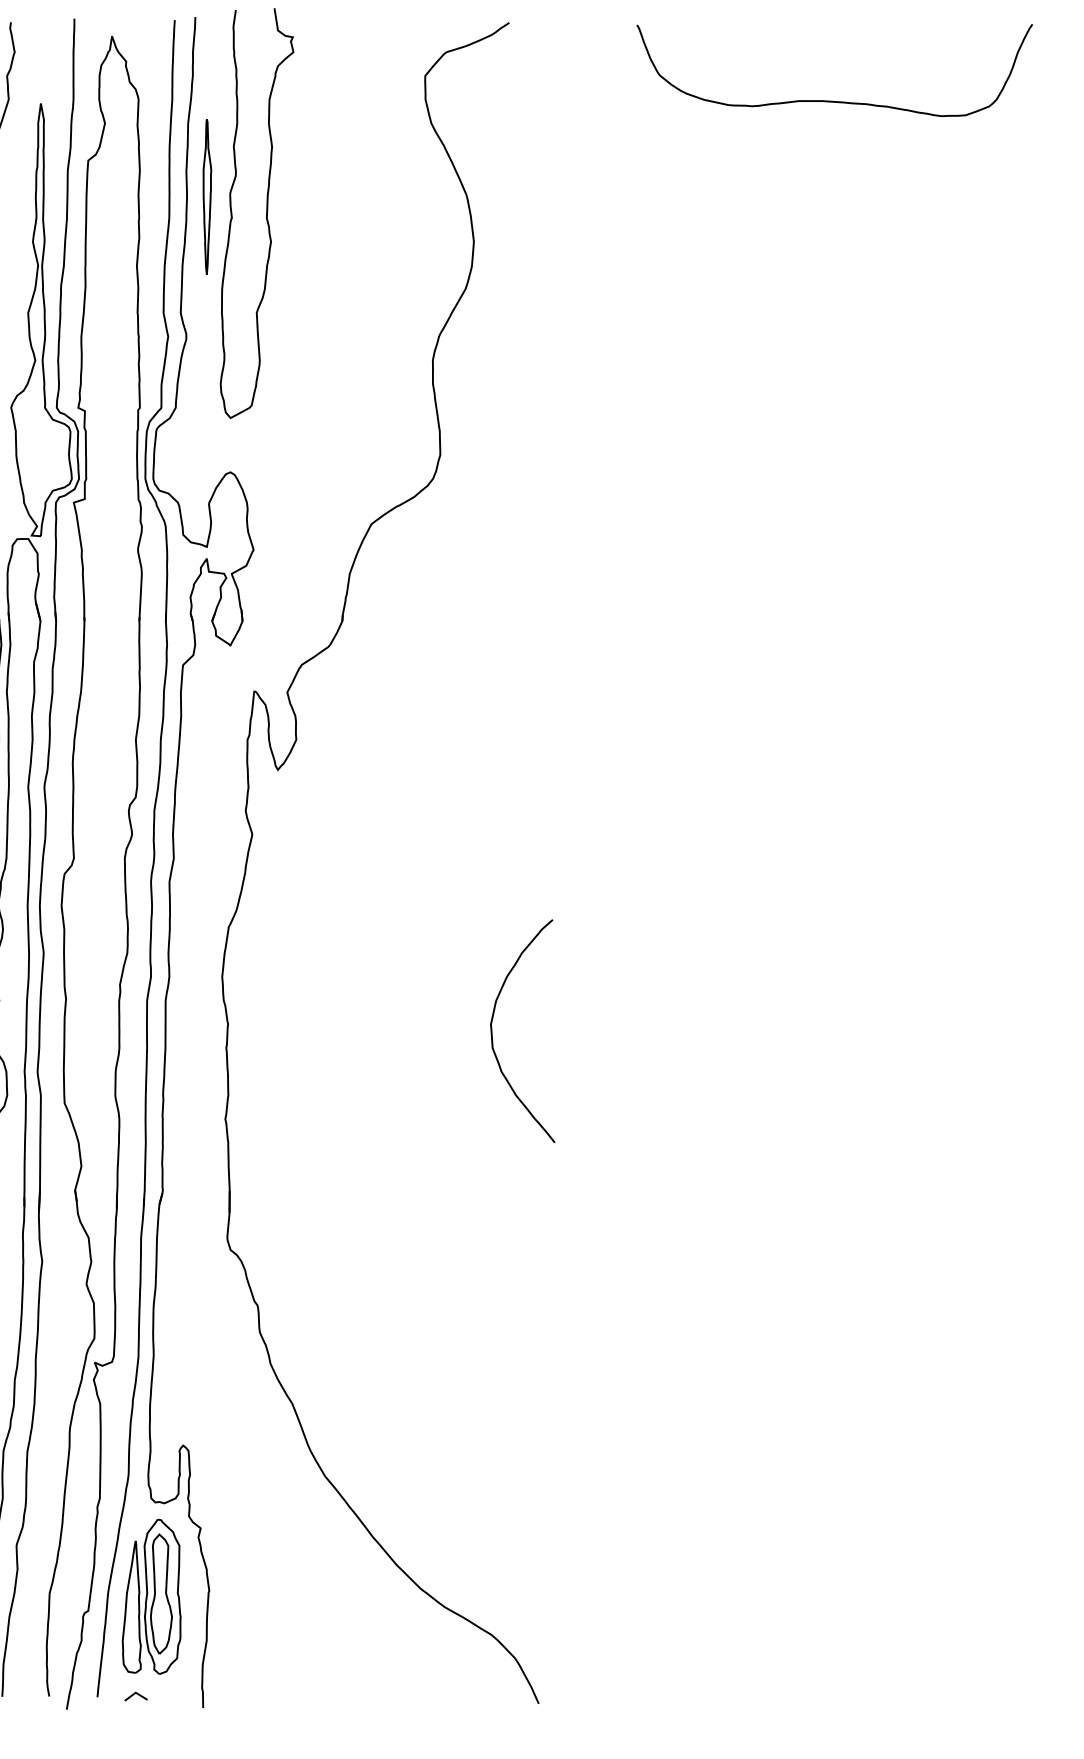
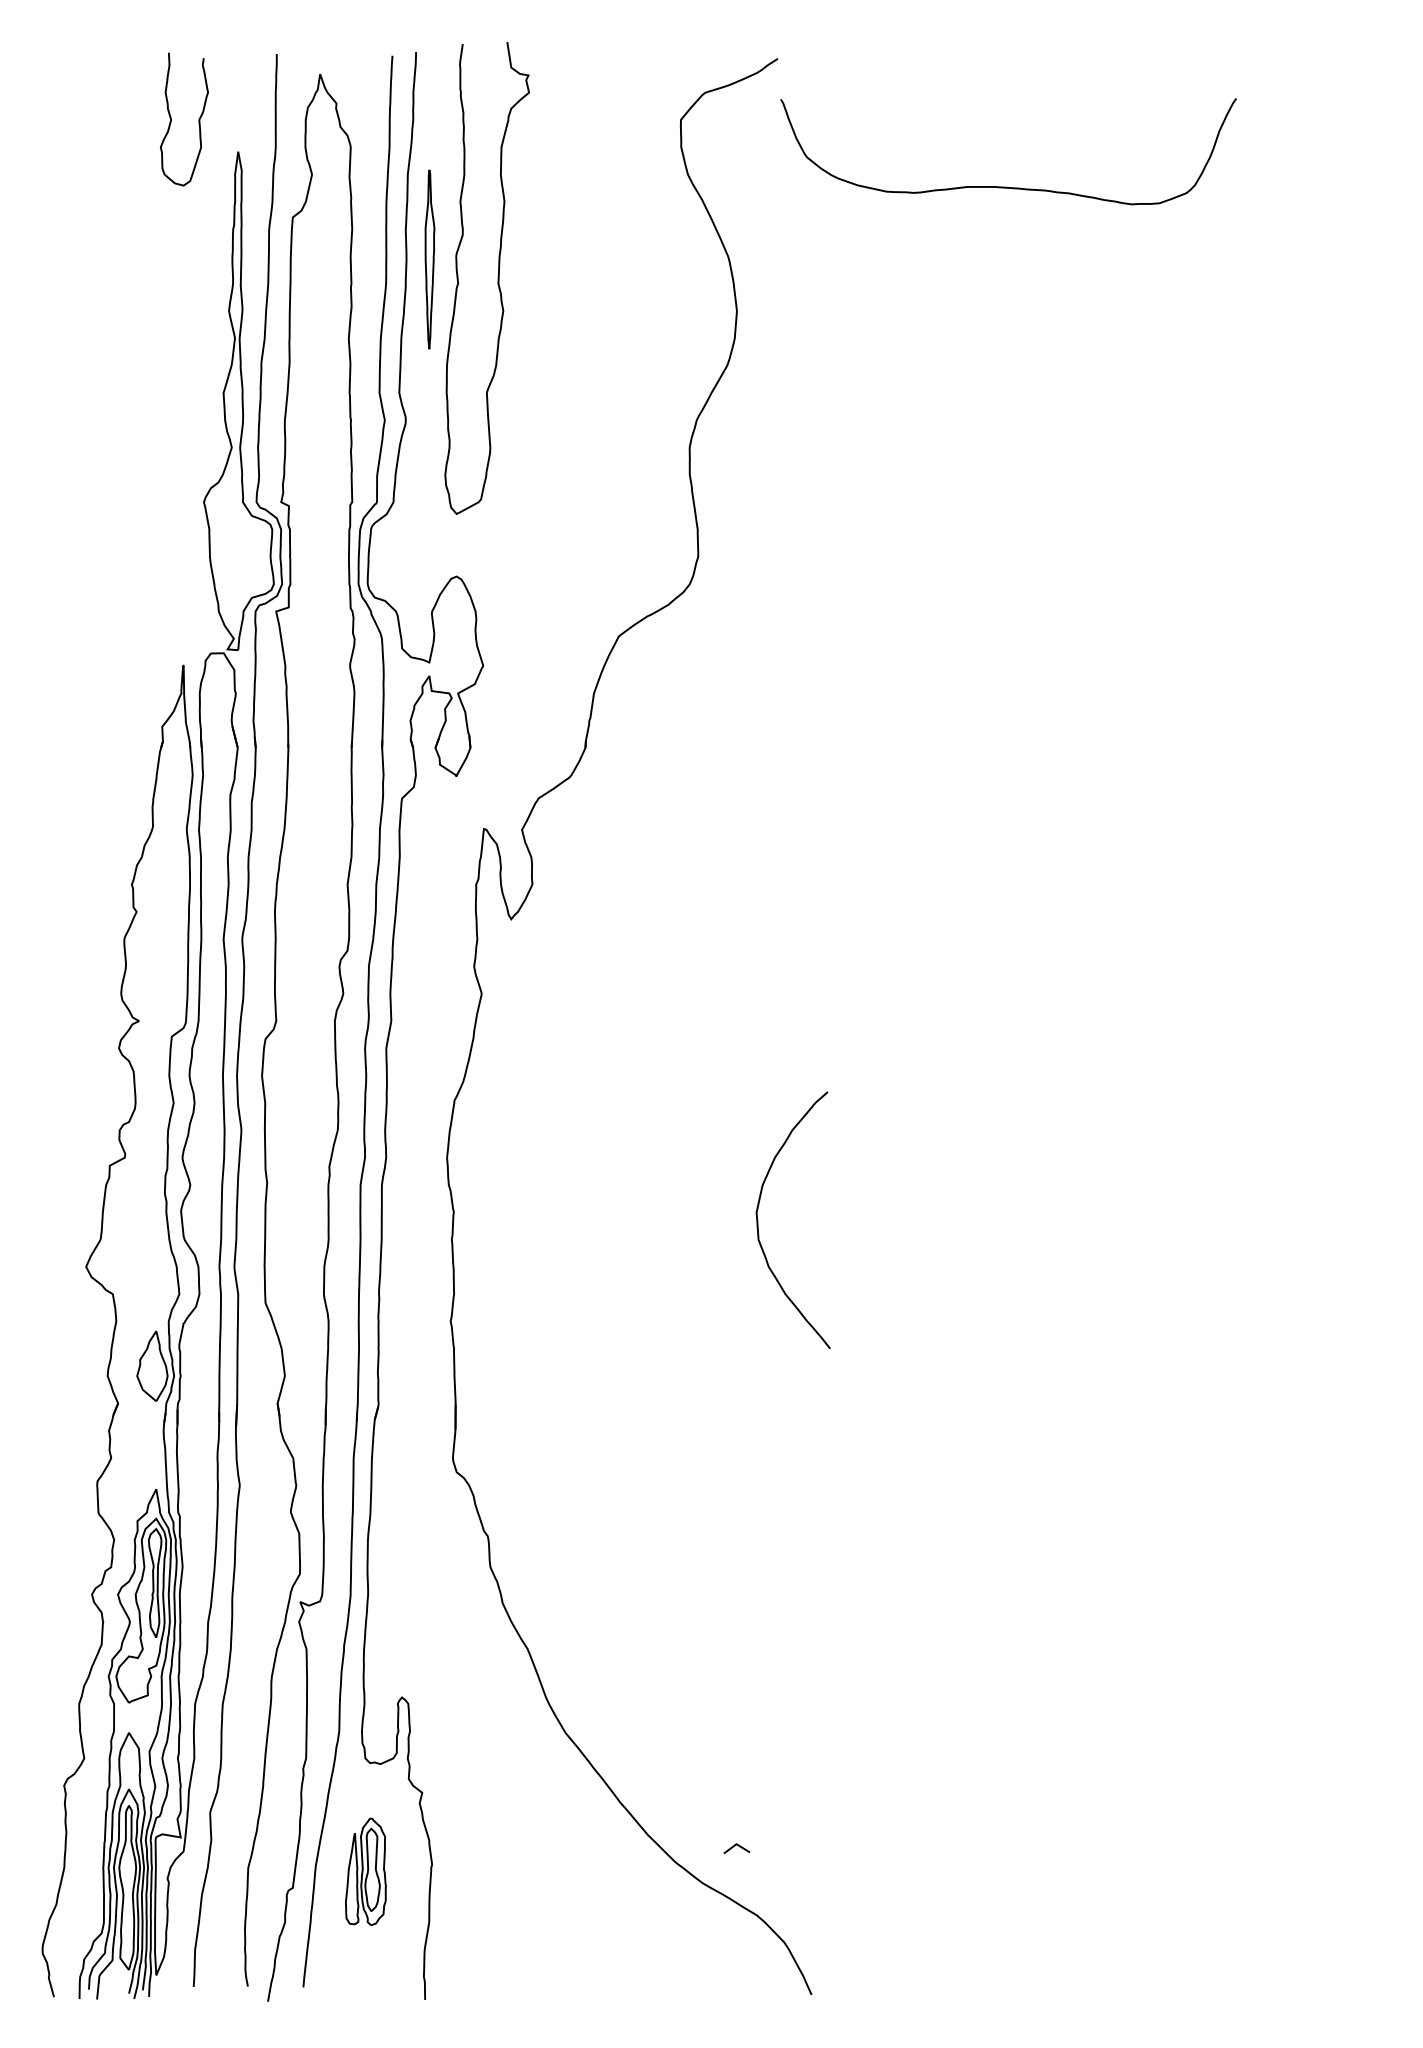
curve: (833, 100) -> (1007, 186), moved
part: (151, 1596) -> (365, 1871), size x0.6
line: (134, 1694) -> (735, 1846), moved

